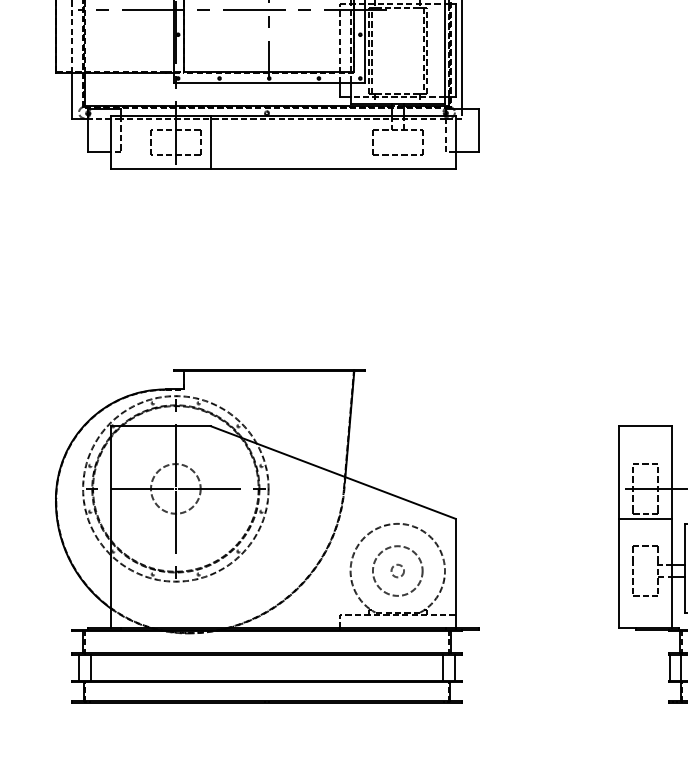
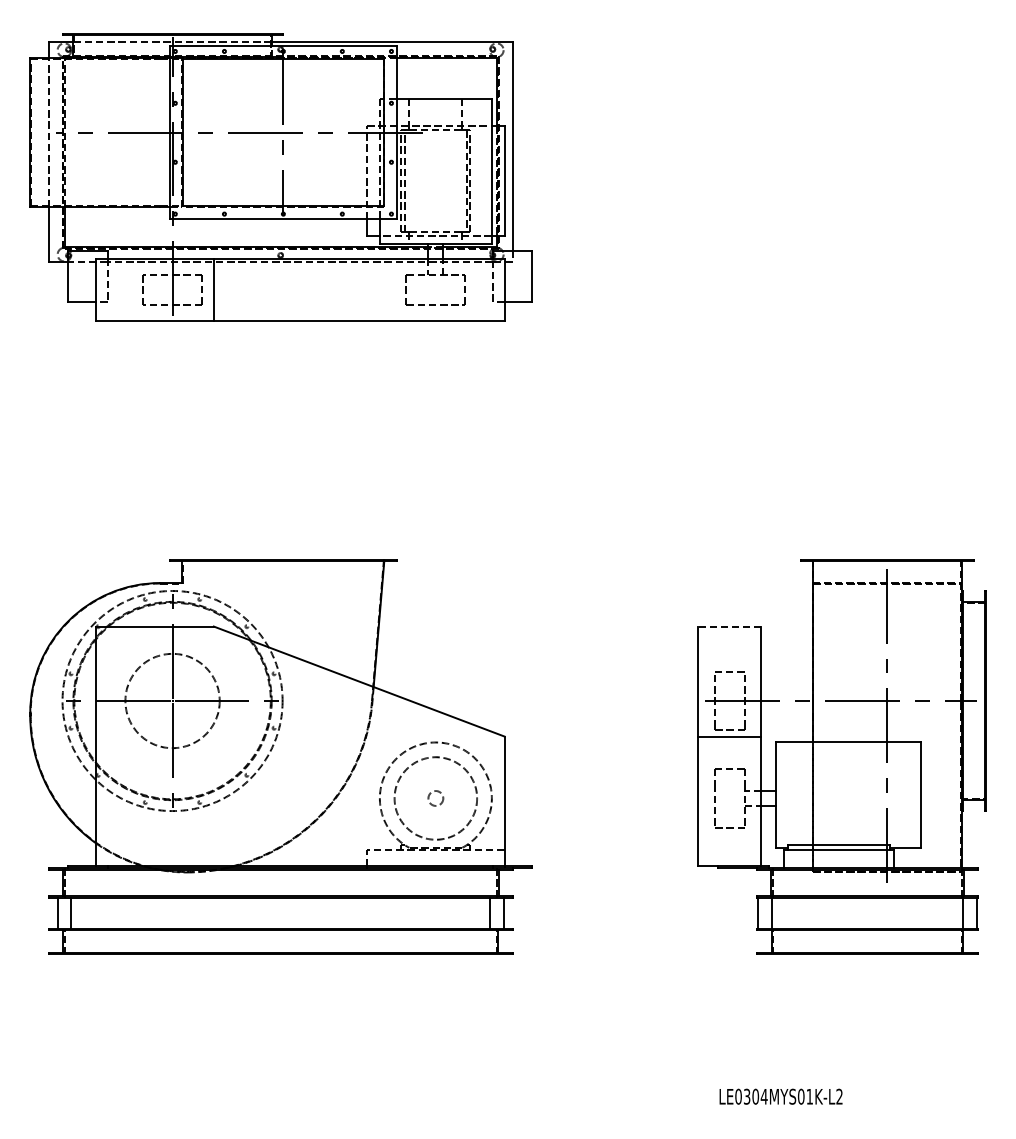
line: (645, 426) -> (729, 626), solid -> dashed
circle: (175, 488) -> (172, 700), size x1.6
circle: (397, 571) -> (435, 798), size x1.4

